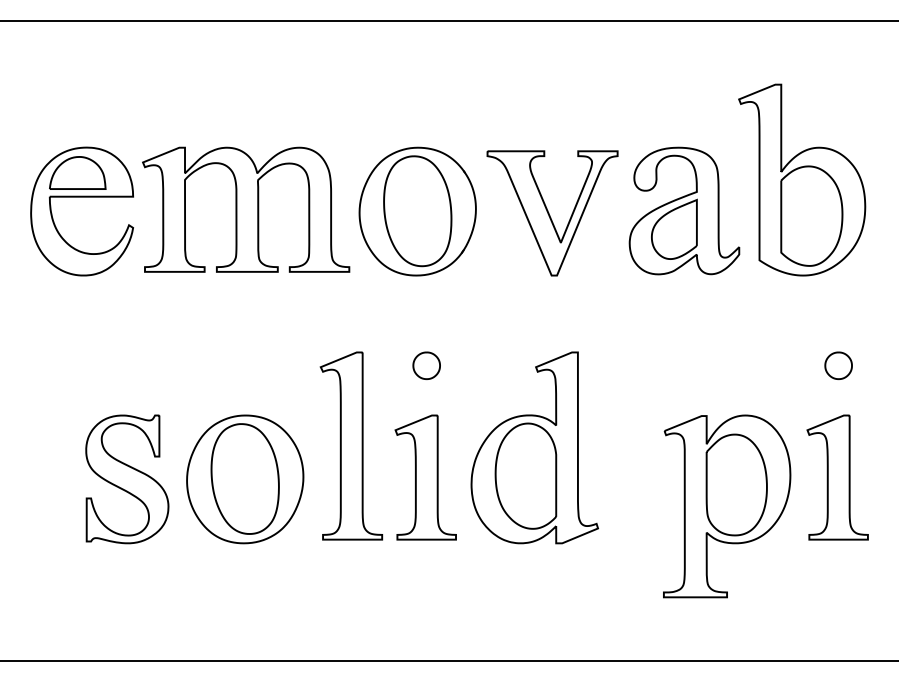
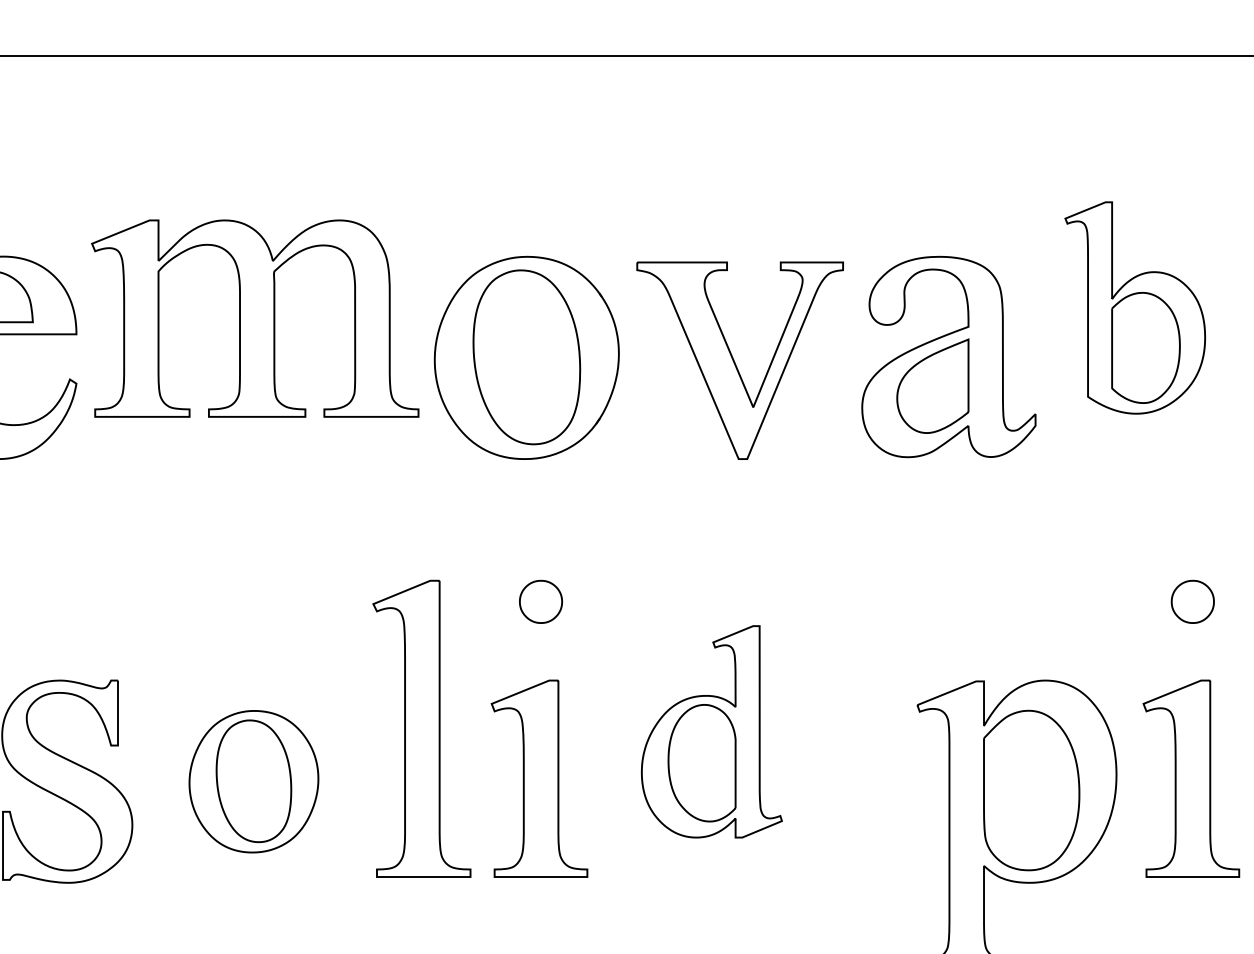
part: (802, 179) -> (1135, 307), size x0.7
part: (246, 209) -> (255, 318), moved
part: (534, 447) -> (711, 731), size x0.7
part: (245, 479) -> (254, 781), size x0.7

